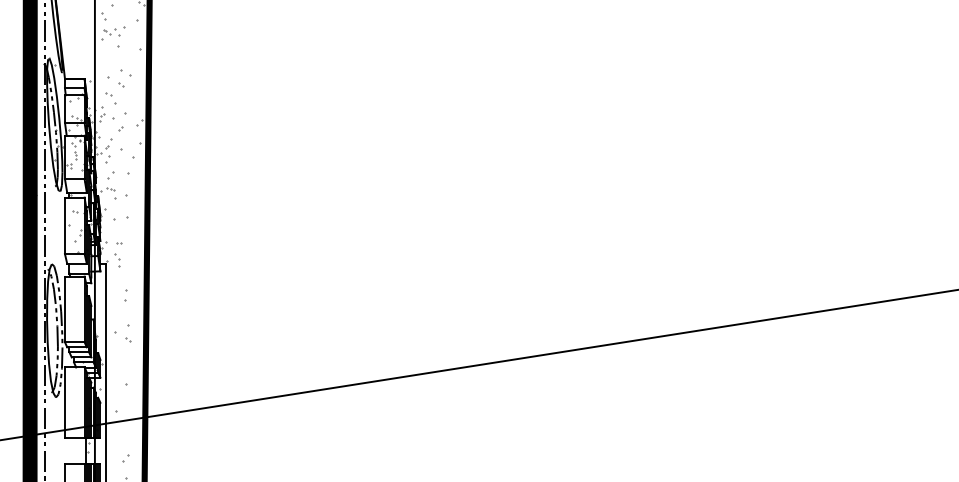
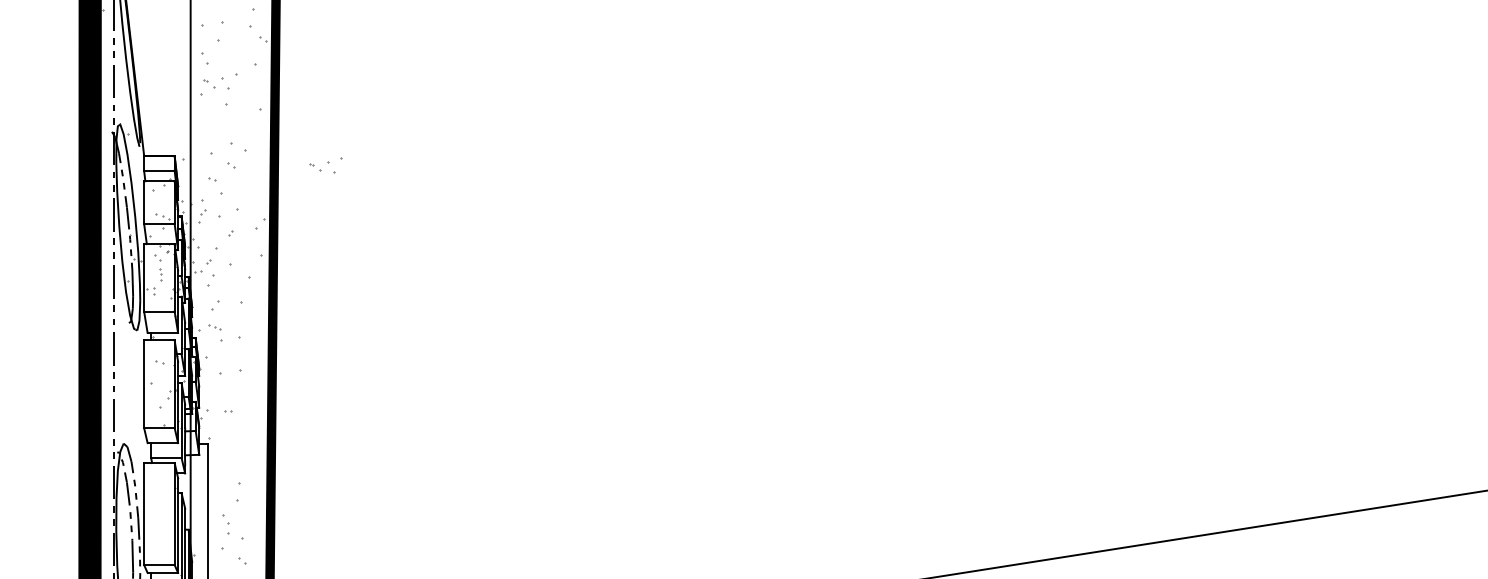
part: (182, 85) -> (326, 166), added
part: (117, 260) -> (225, 524), moved

